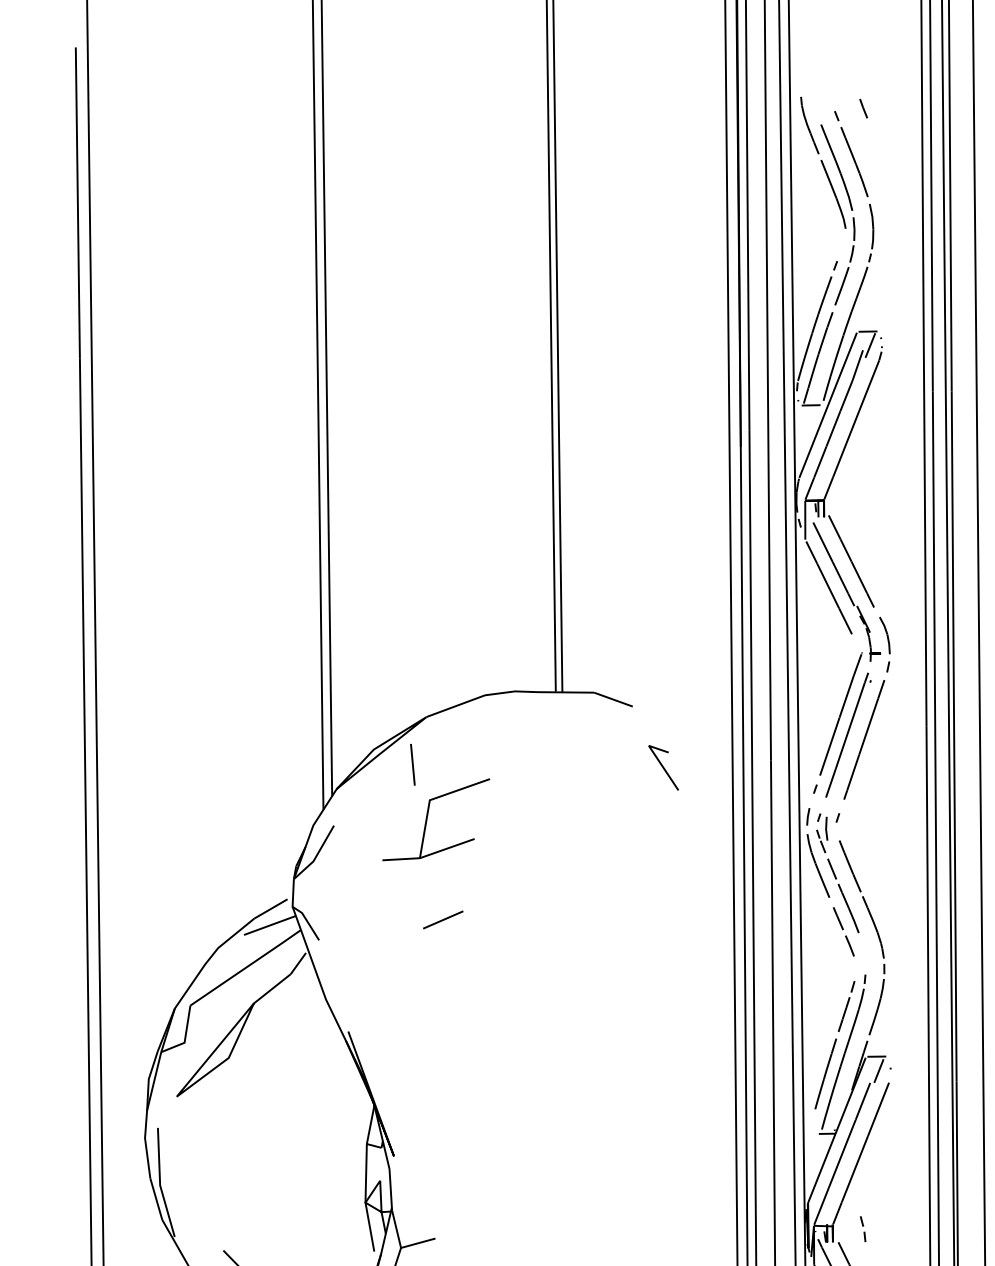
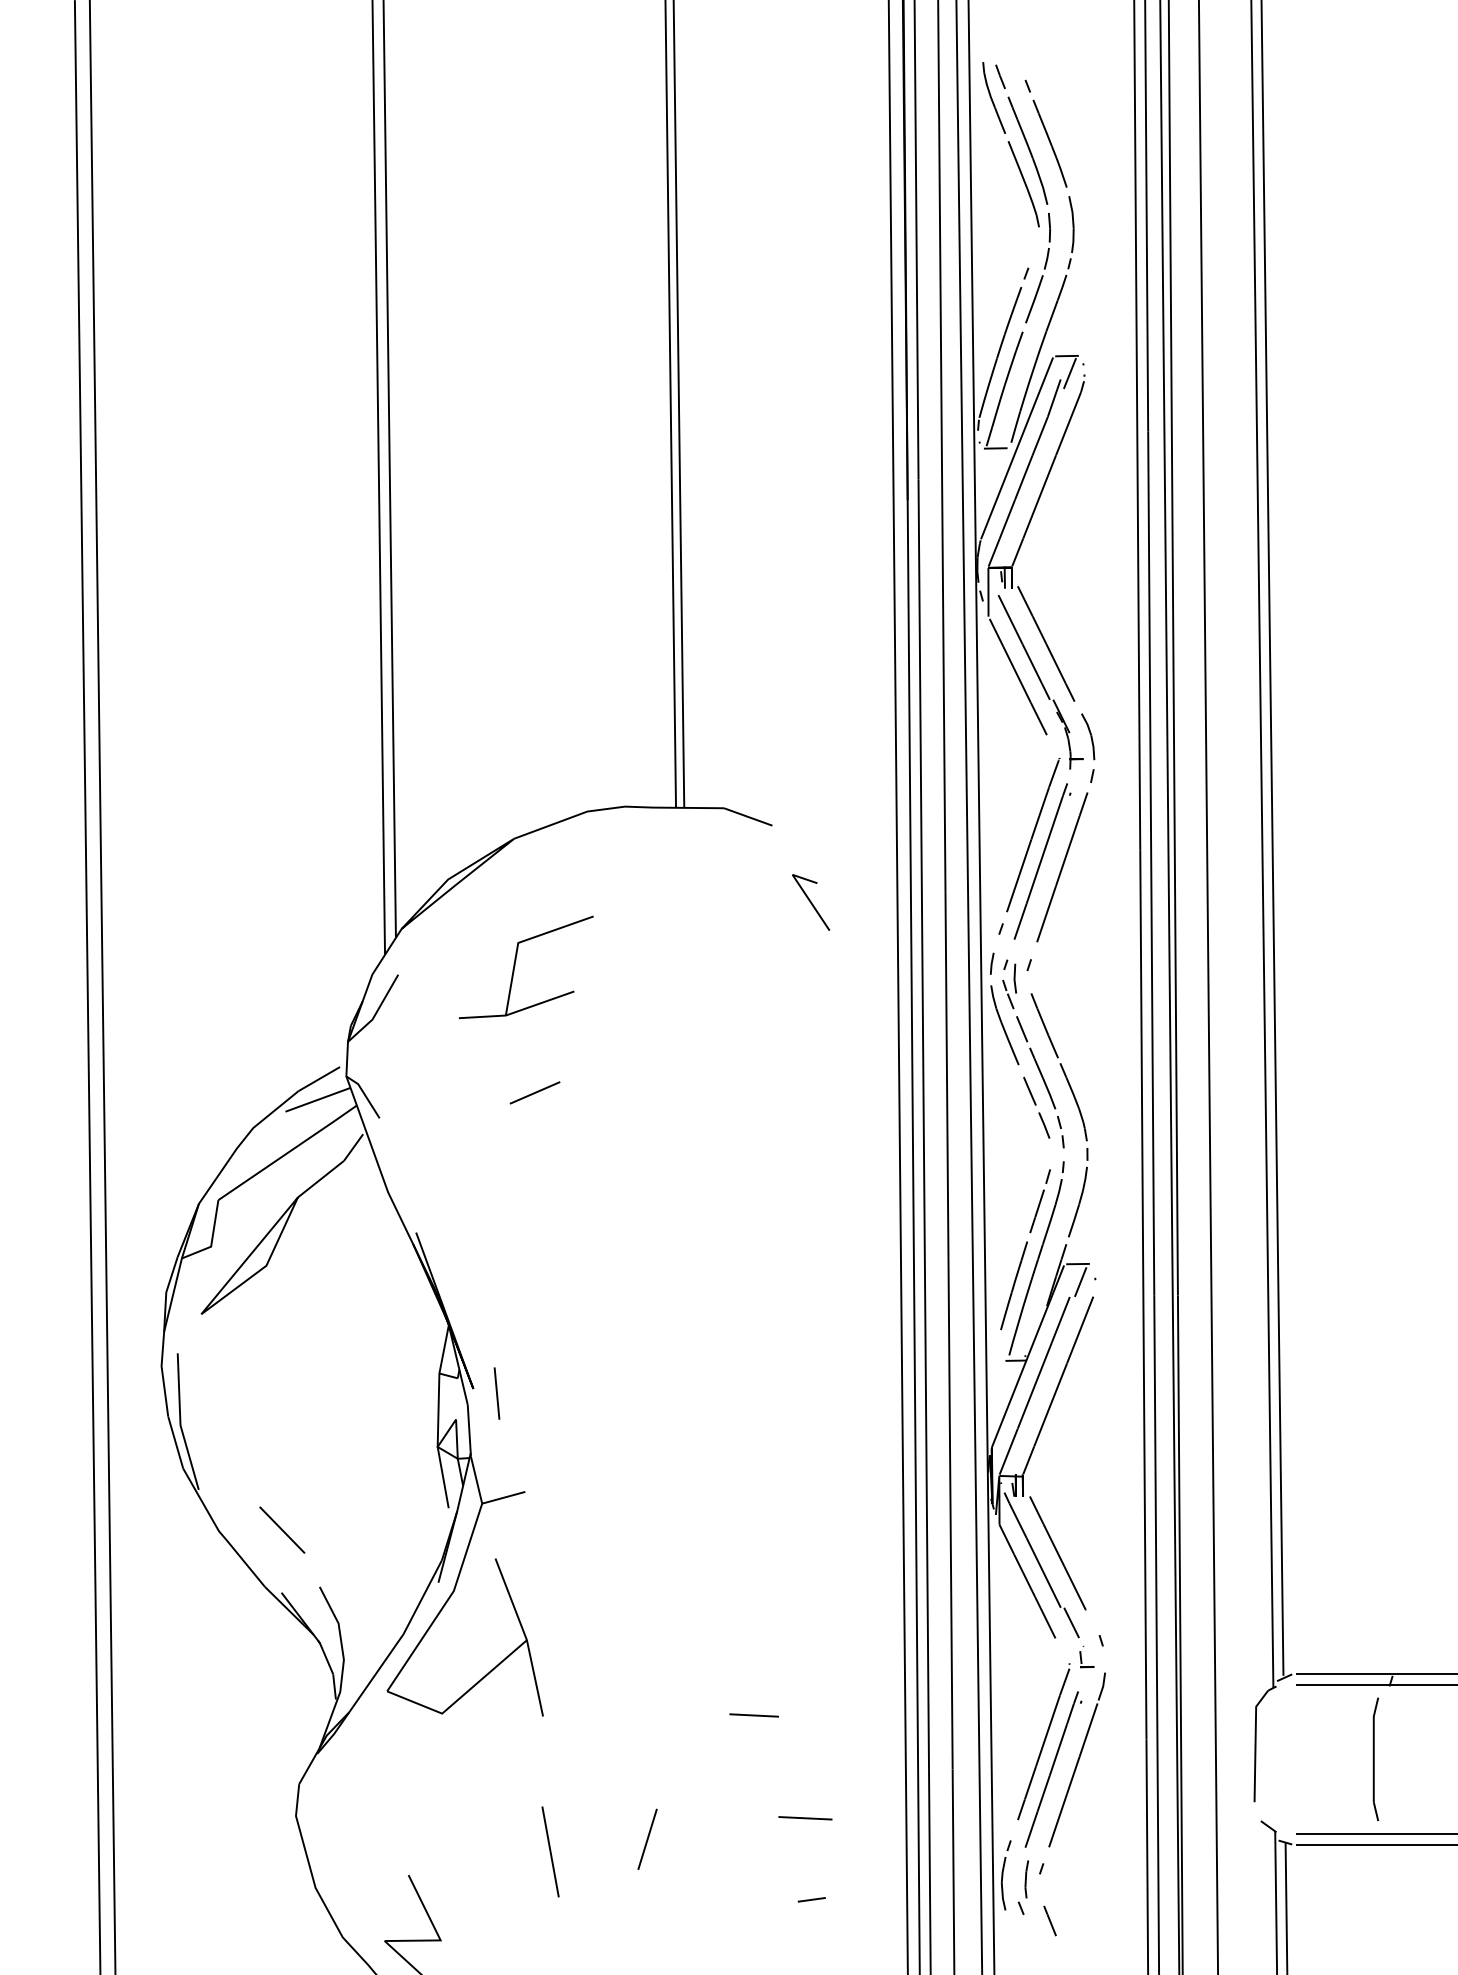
line: (863, 108) -> (1000, 76), moved
line: (412, 764) -> (496, 1393), moved
part: (862, 1229) -> (1060, 1132), moved

